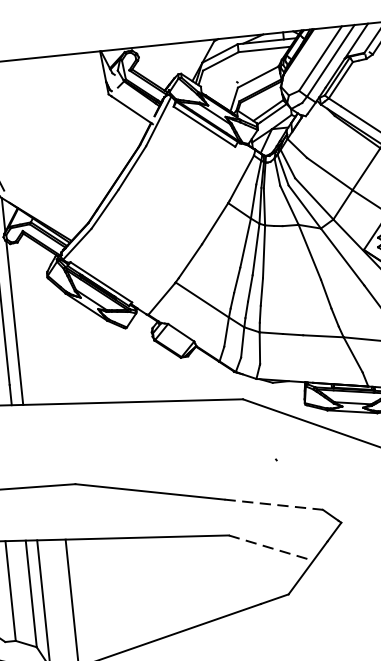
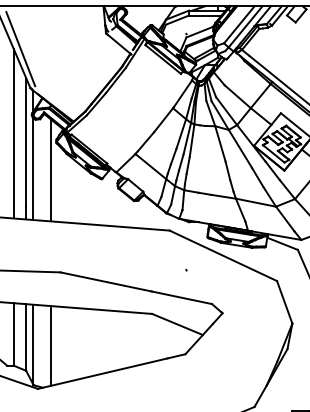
line: (42, 322) -> (50, 170), added
line: (272, 504) -> (181, 297), dashed -> solid
line: (271, 548) -> (177, 324), dashed -> solid

